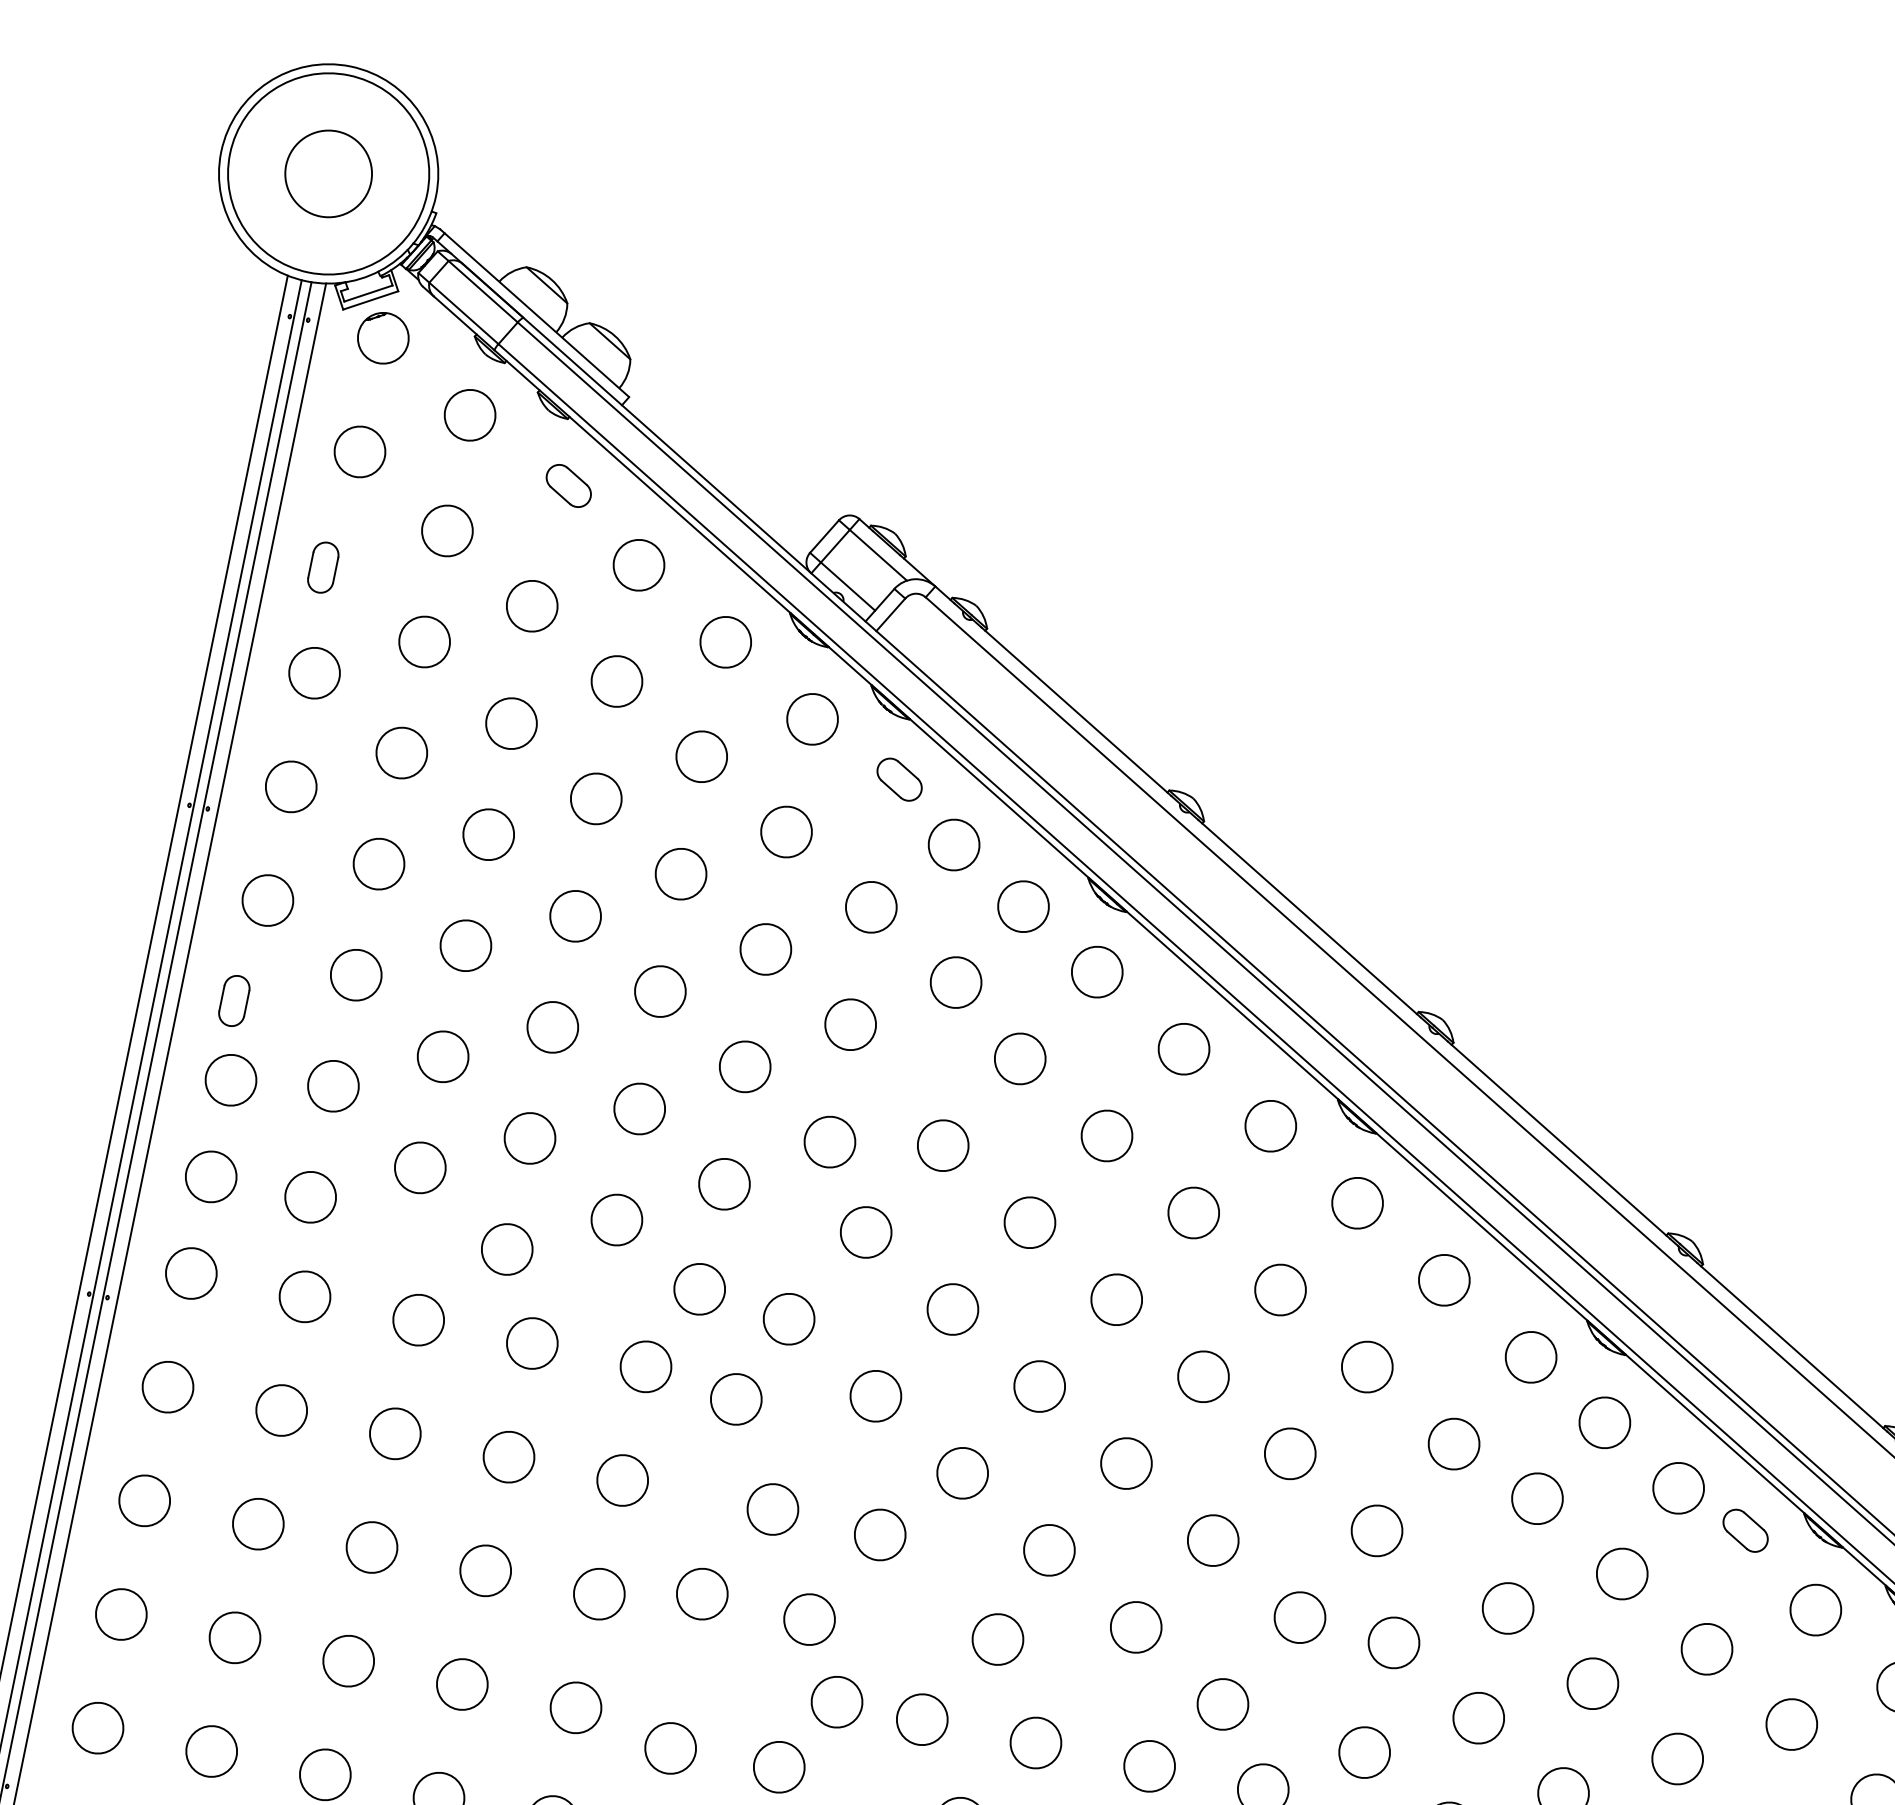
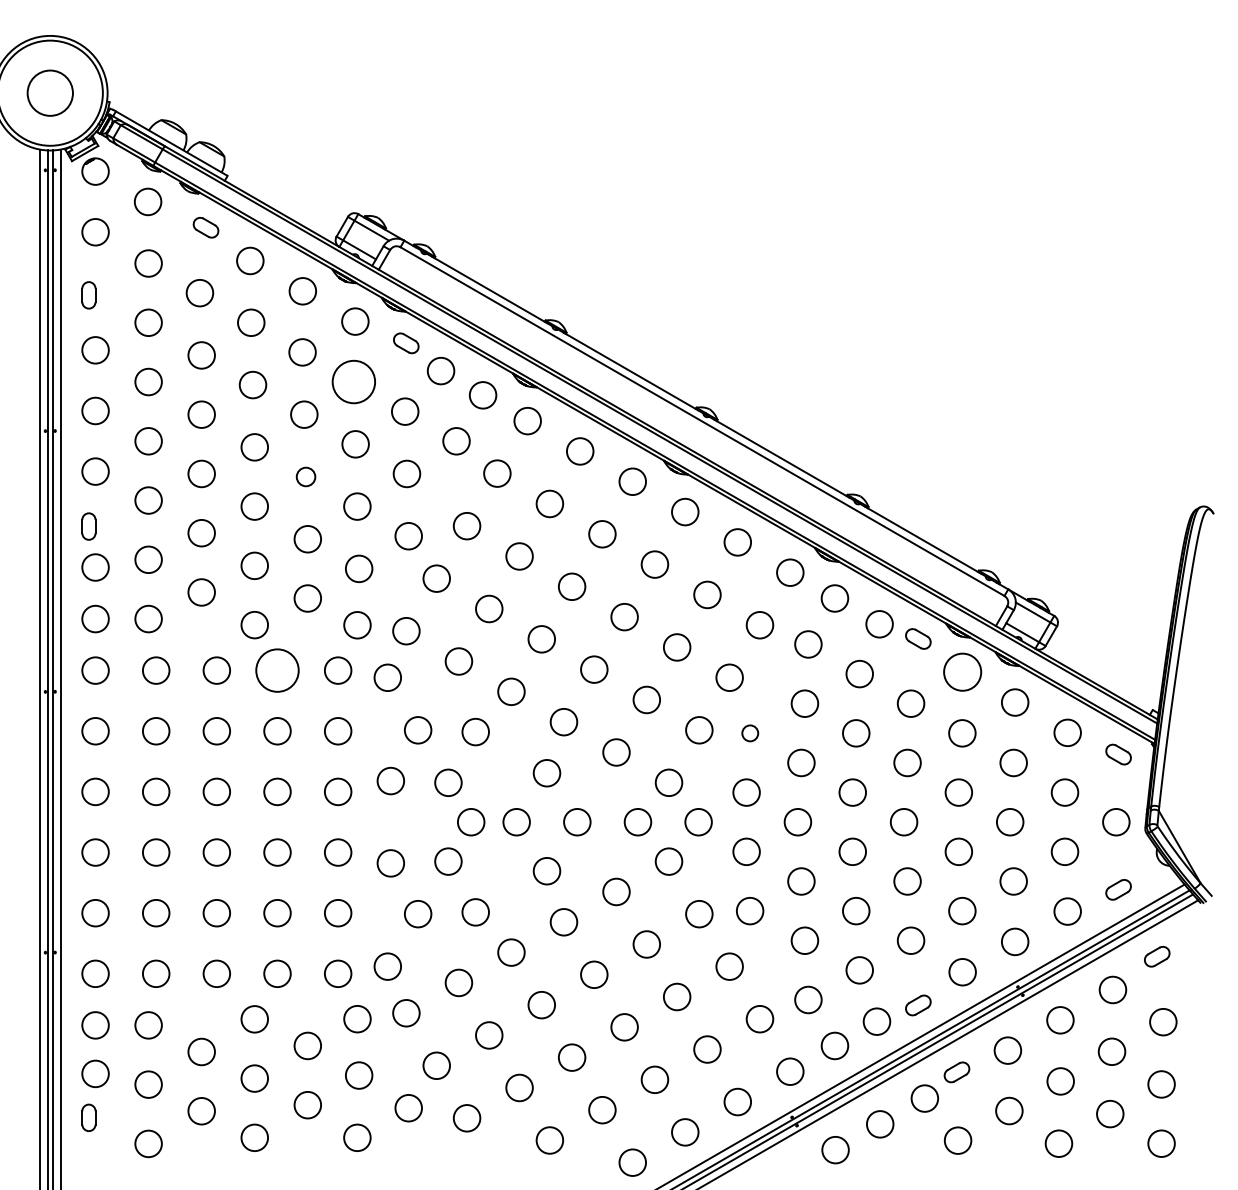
circle: (786, 830) -> (353, 381), size x1.6
circle: (659, 990) -> (305, 476), size x0.7
circle: (532, 1343) -> (277, 670), size x1.6
circle: (1815, 1608) -> (962, 671), size x1.4
circle: (1394, 1643) -> (750, 733), size x0.6

